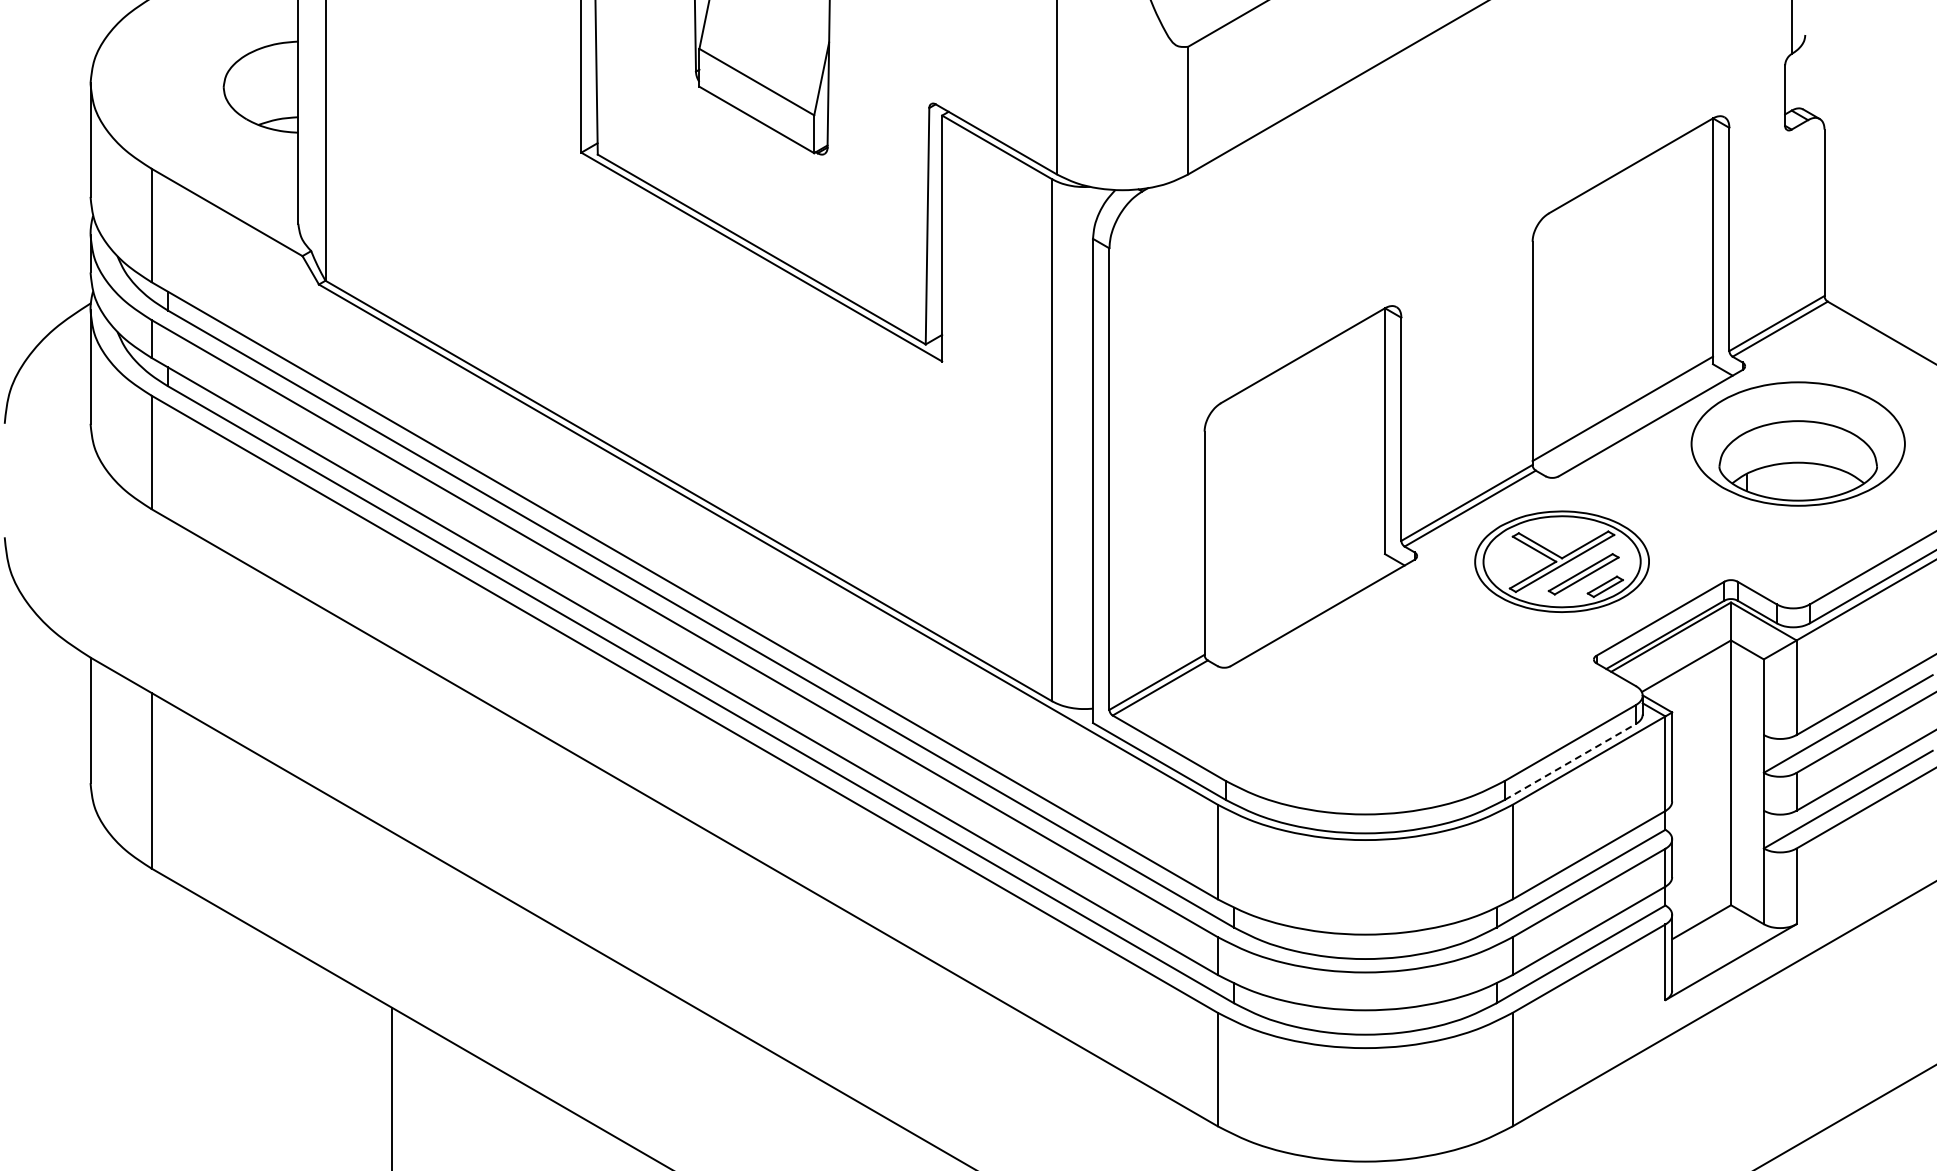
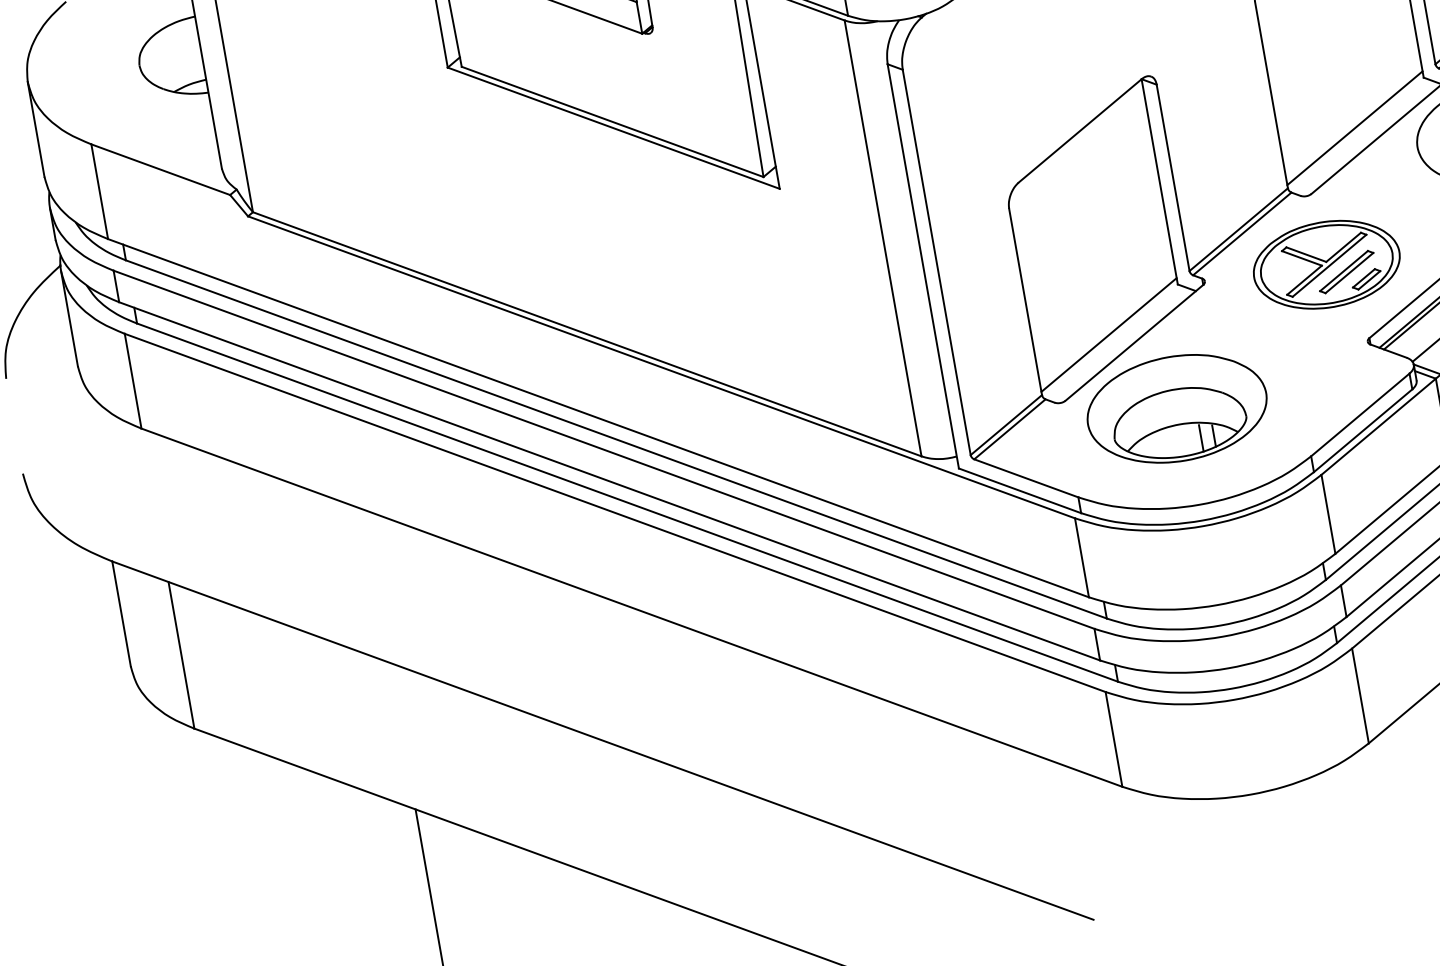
line: (1294, 598) -> (1108, 334), added
part: (1358, 698) -> (1176, 408), added
line: (1570, 762) -> (1363, 431), dashed -> solid

